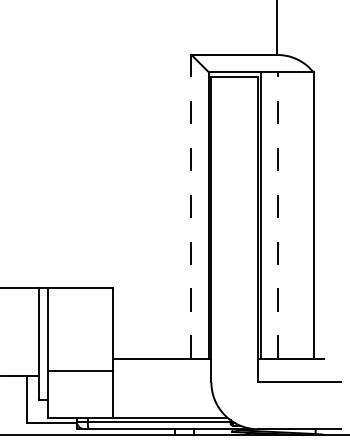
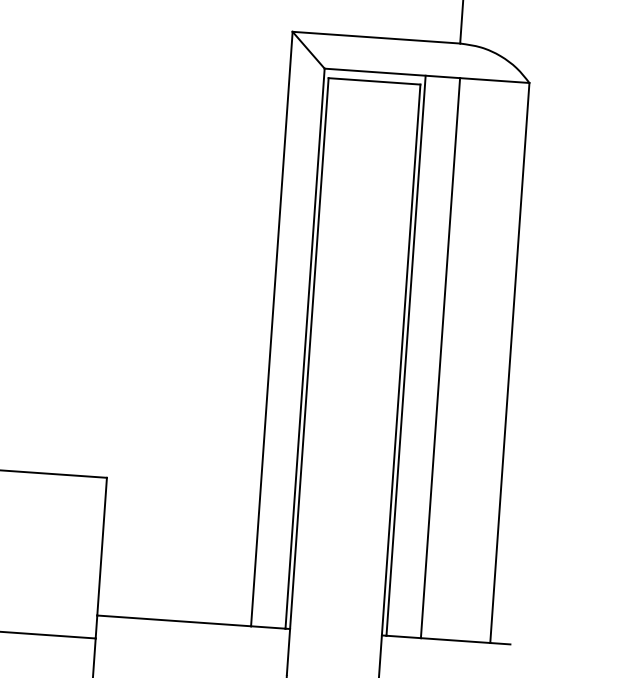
line: (191, 206) -> (272, 328), dashed -> solid
line: (278, 215) -> (440, 357), dashed -> solid

